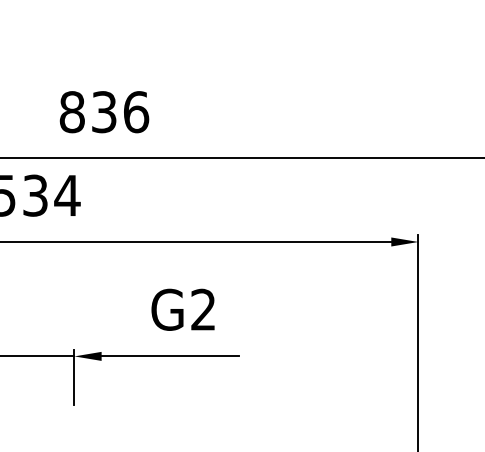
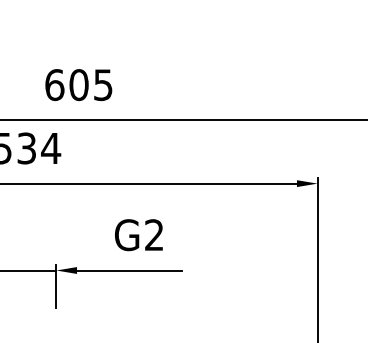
text: (104, 112) -> (79, 85), 836 -> 605

